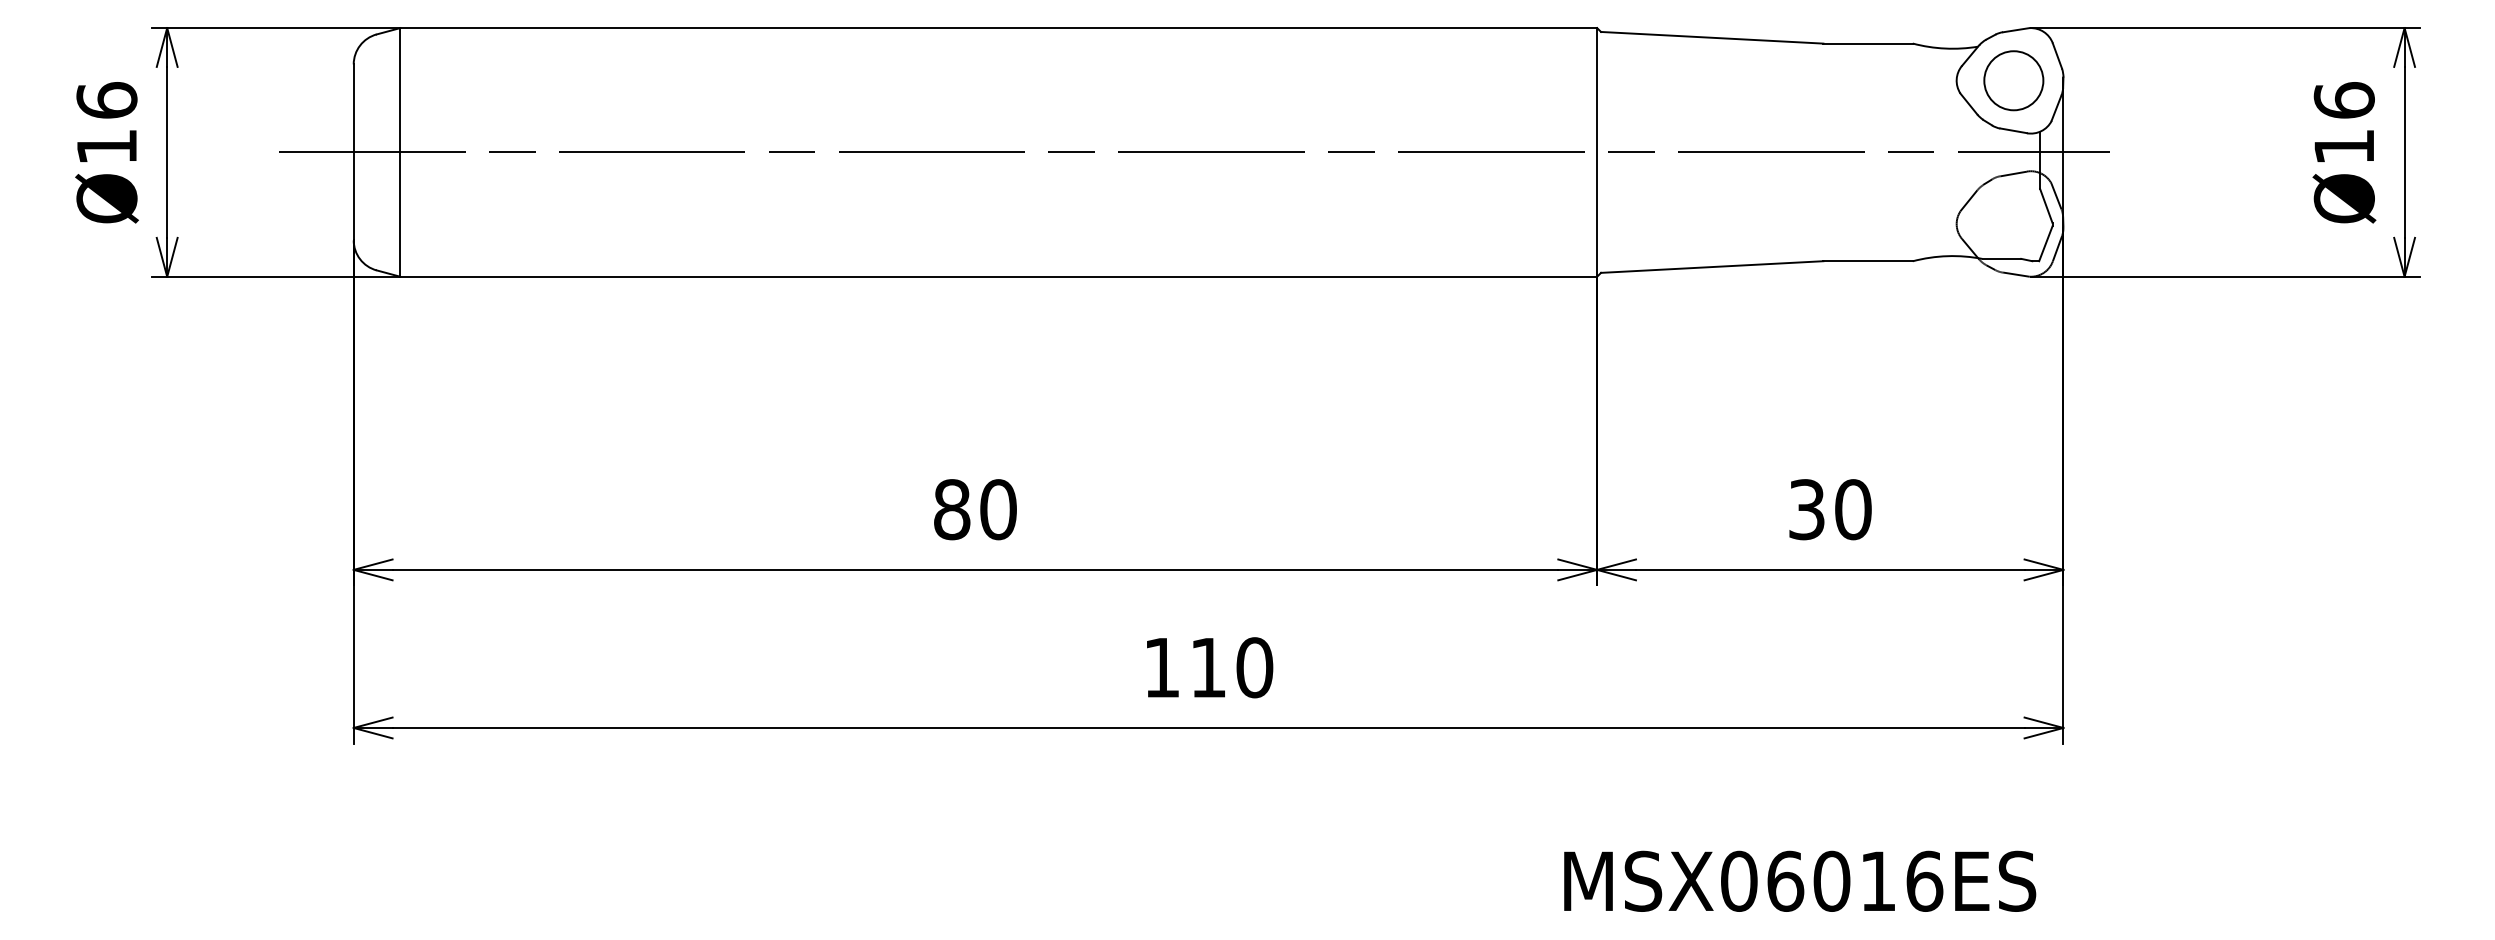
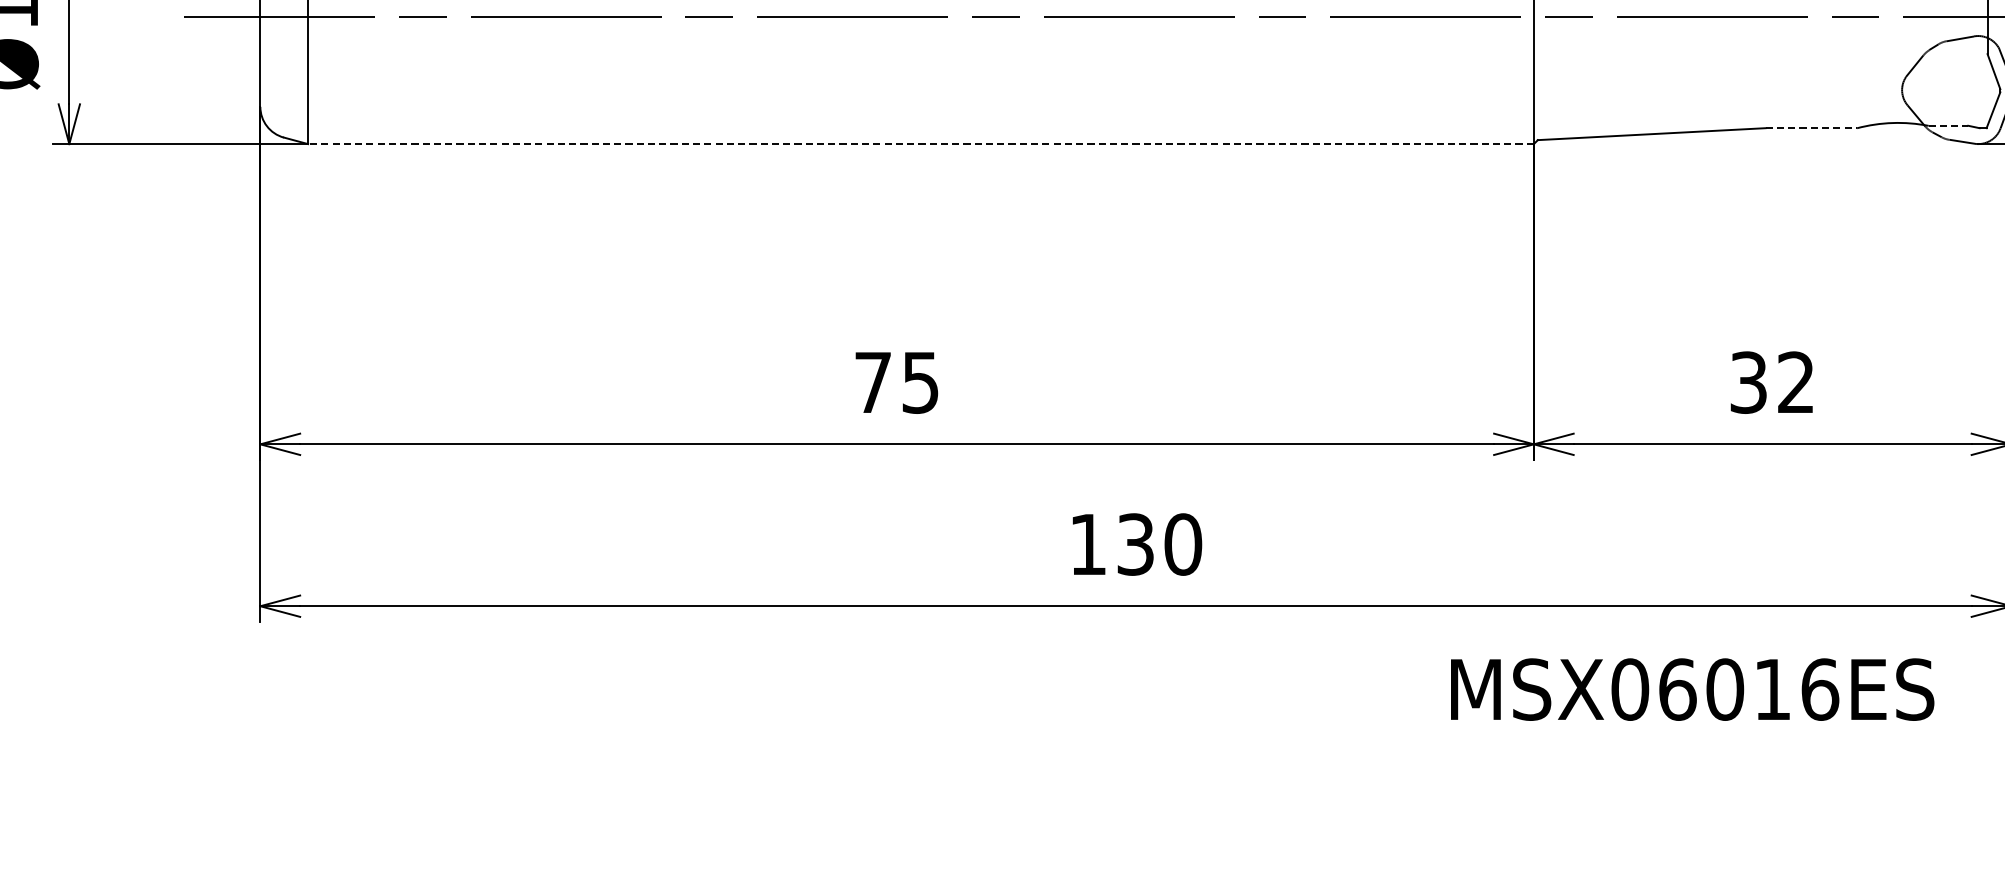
line: (2002, 258) -> (1949, 125), solid -> dashed
line: (1868, 261) -> (1811, 128), solid -> dashed
line: (998, 276) -> (920, 143), solid -> dashed
text: (975, 509) -> (897, 382), 80 -> 75
text: (1853, 509) -> (1796, 382), 30 -> 32
text: (1208, 667) -> (1135, 544), 110 -> 130
text: (1800, 880) -> (1692, 688), moved

